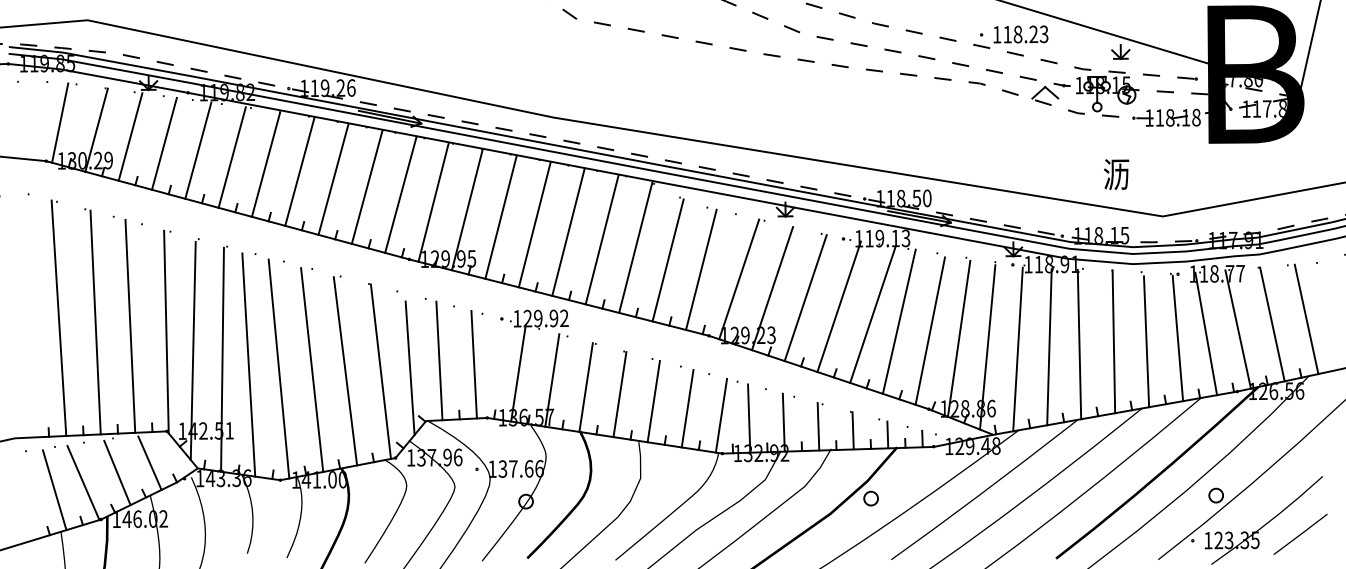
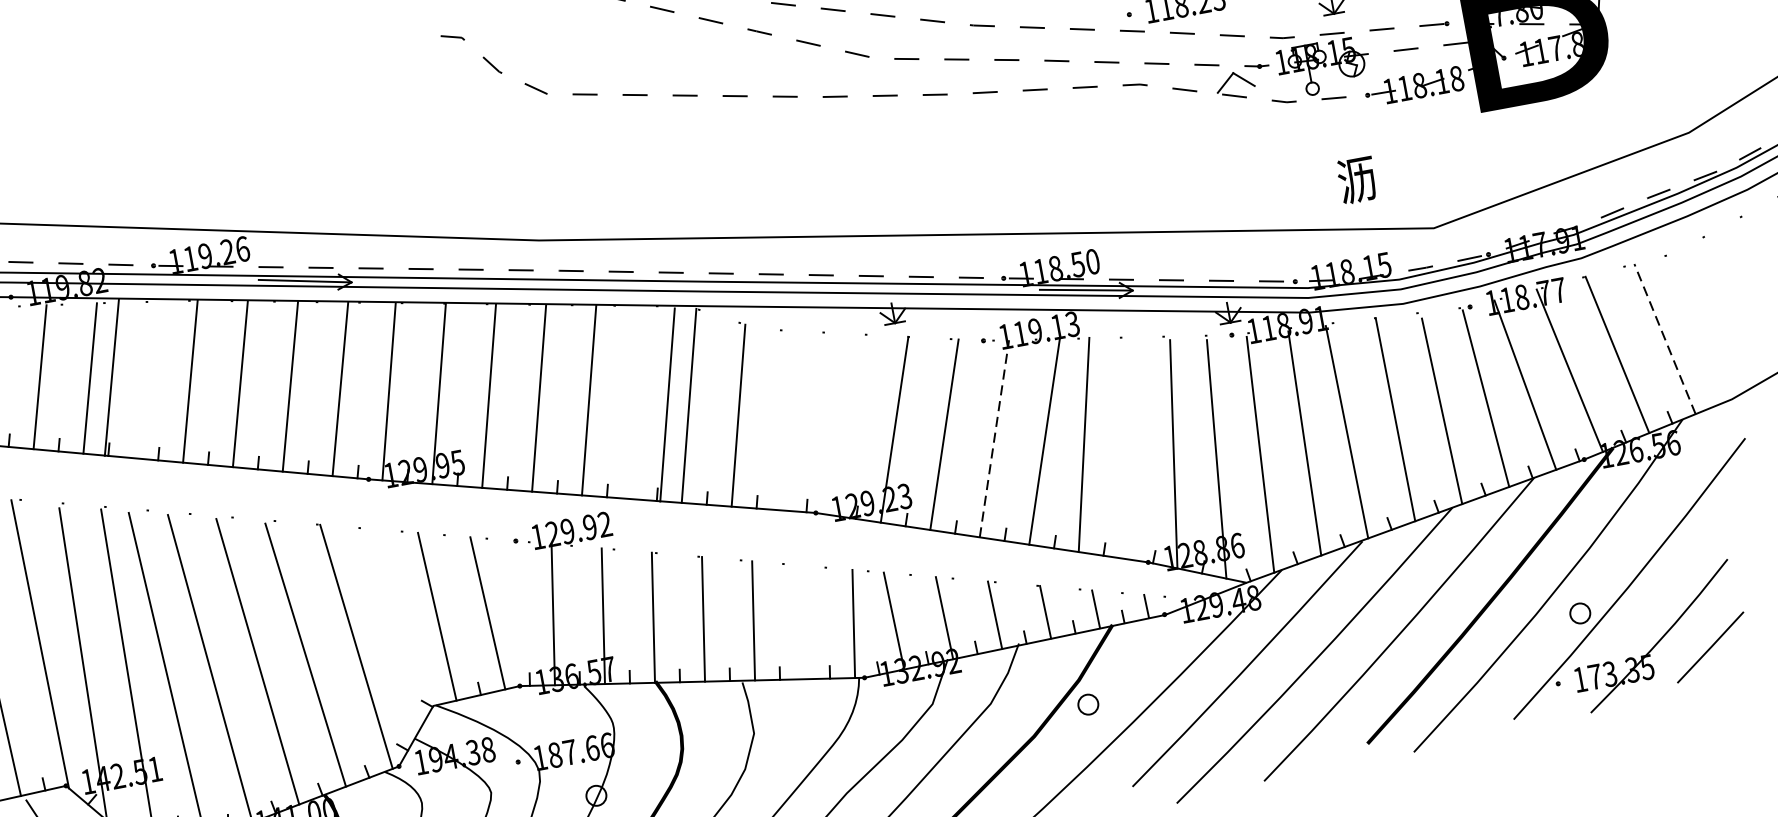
line: (265, 164) -> (111, 377), moved
line: (601, 239) -> (666, 404), moved
line: (701, 269) -> (788, 420), removed
line: (739, 279) -> (845, 424), removed
line: (839, 306) -> (994, 438), solid -> dashed
line: (1306, 319) -> (1664, 339), solid -> dashed
line: (930, 330) -> (1130, 449), removed
line: (409, 368) -> (396, 635), removed
line: (687, 408) -> (803, 622), removed
text: (439, 457) -> (461, 754), 137.96 -> 194.38
text: (502, 468) -> (554, 754), 137.66 -> 187.66
text: (1218, 540) -> (1594, 676), 123.35 -> 173.35

